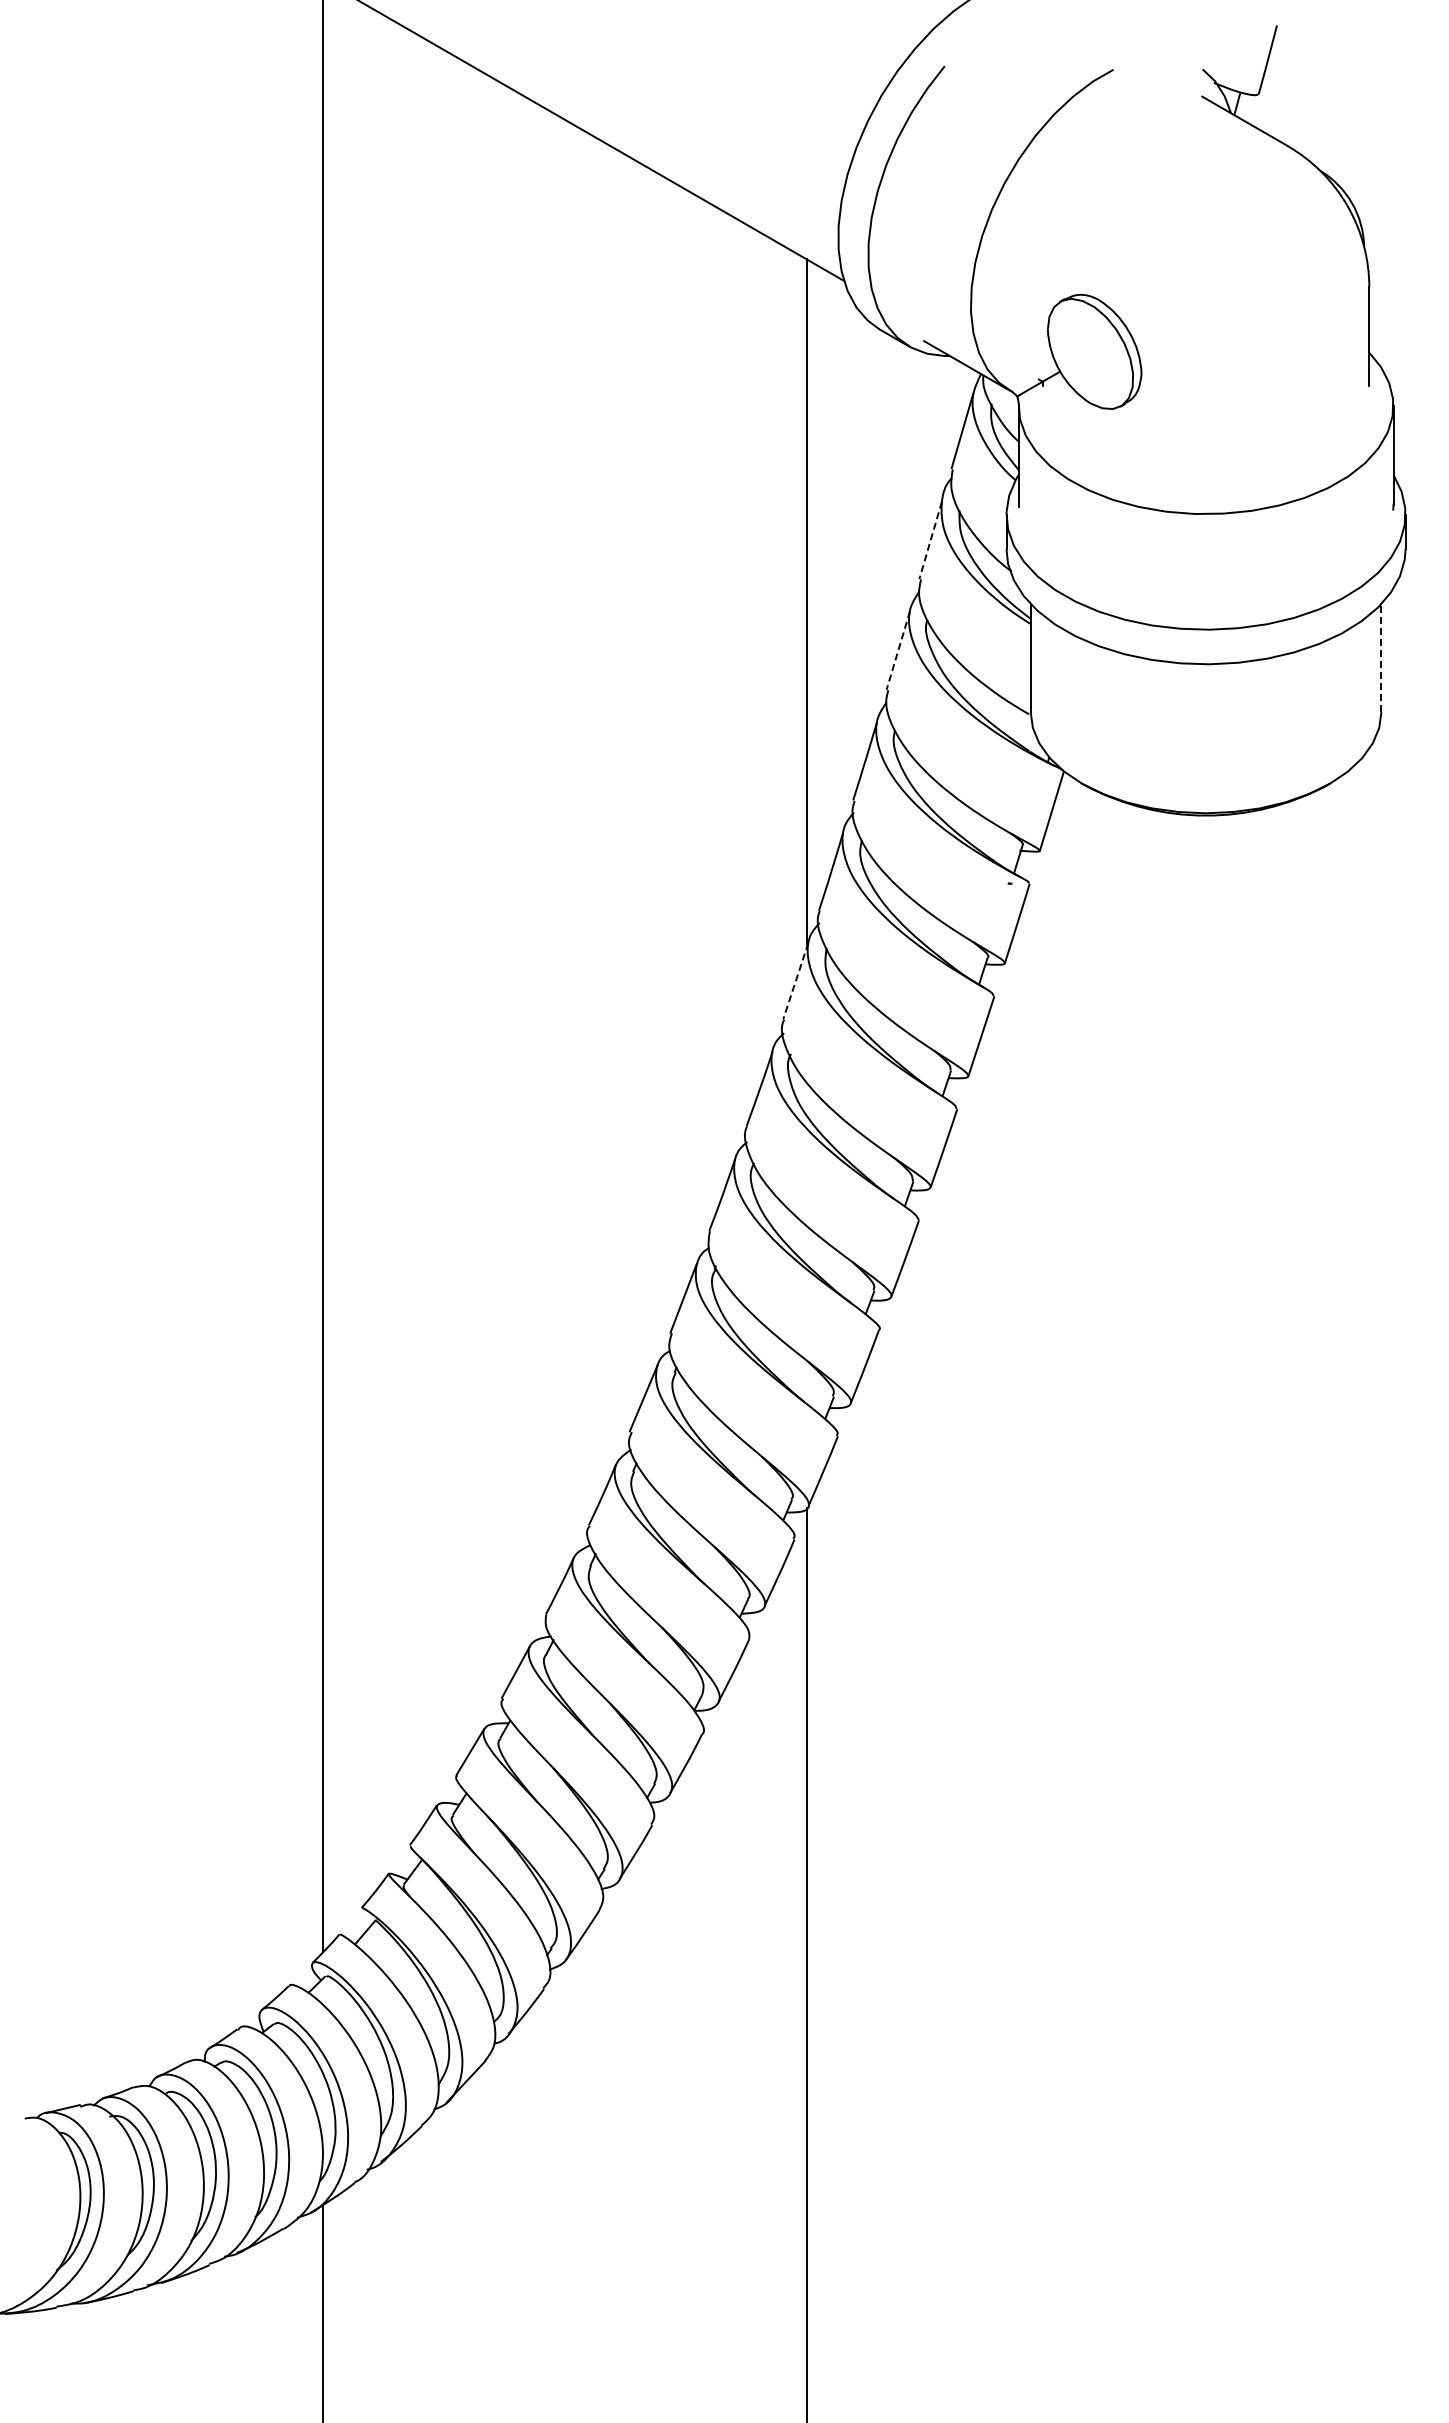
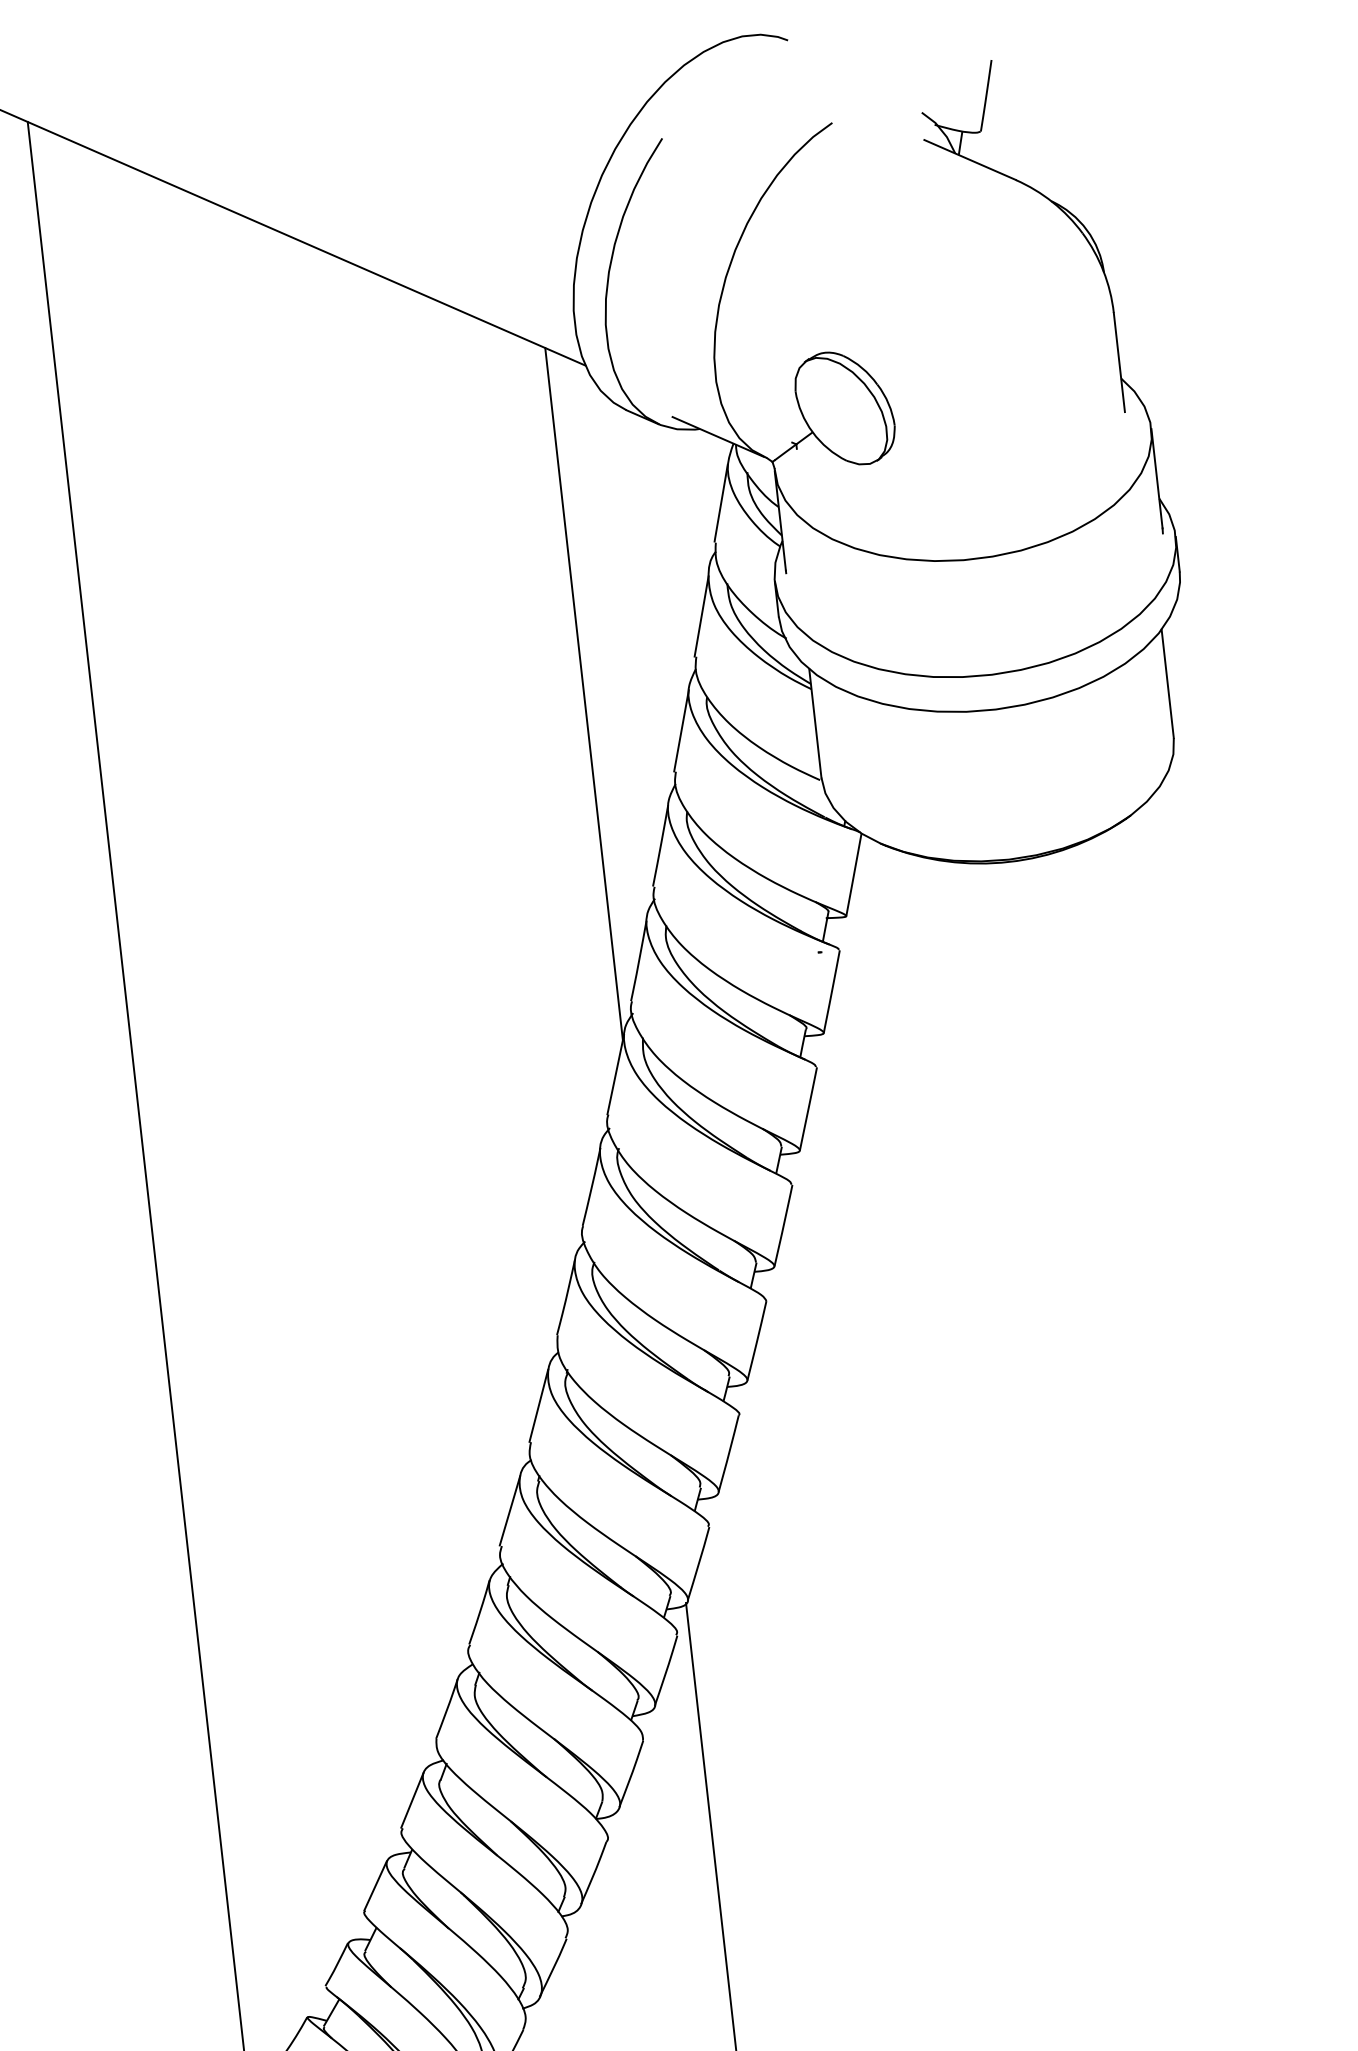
line: (930, 540) -> (701, 616), dashed -> solid
line: (898, 650) -> (681, 730), dashed -> solid
line: (1381, 658) -> (1167, 684), dashed -> solid
line: (795, 981) -> (615, 1074), dashed -> solid

